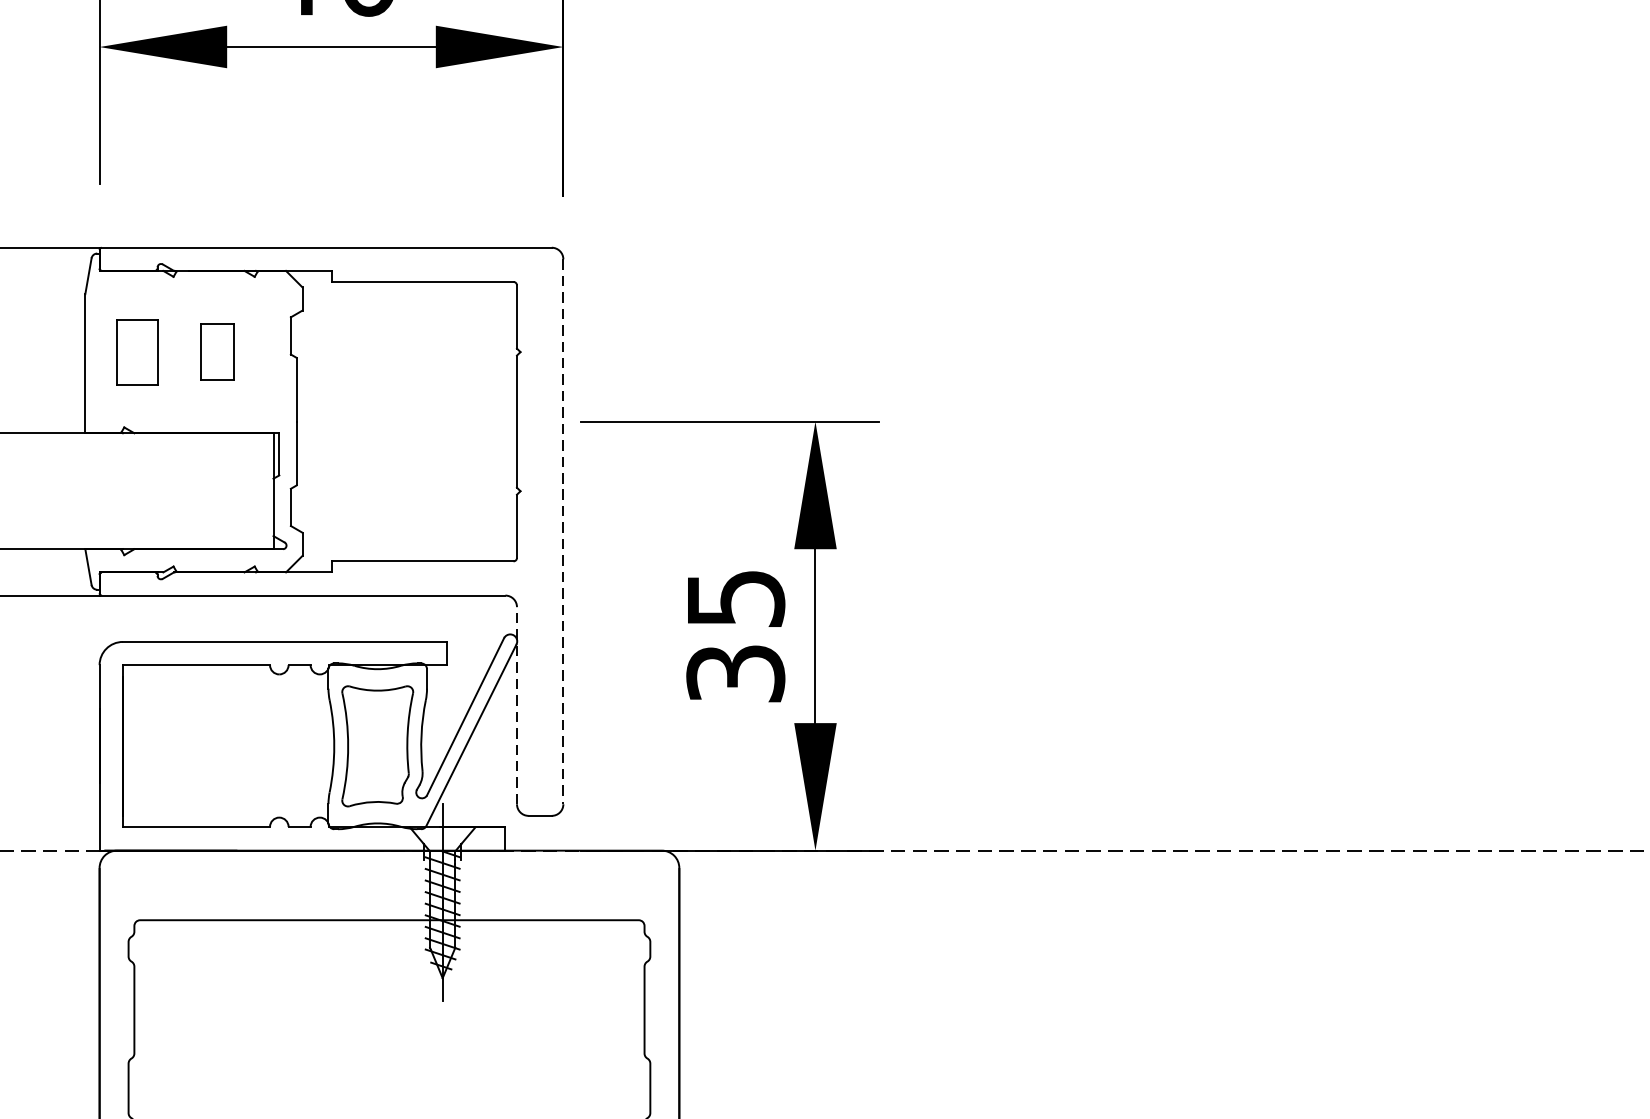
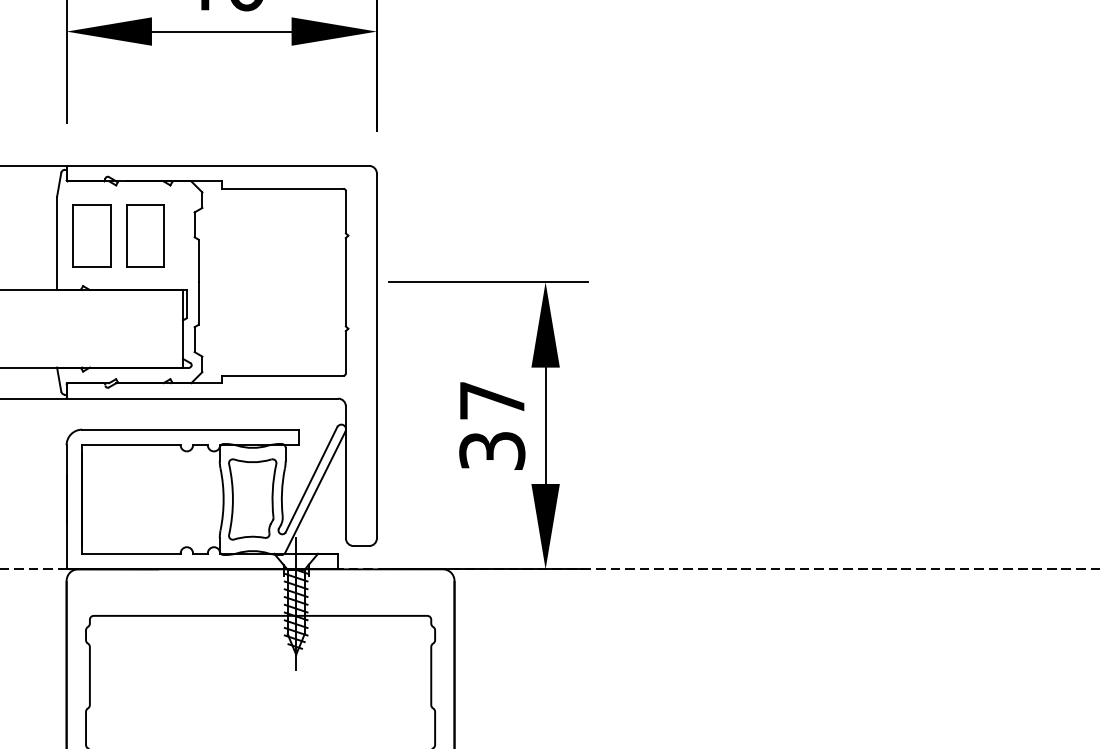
part: (136, 351) -> (91, 235), size x1.43
part: (217, 351) -> (145, 235), size x1.67
line: (562, 532) -> (376, 356), dashed -> solid
text: (736, 598) -> (492, 400), 35 -> 37
line: (516, 705) -> (345, 472), dashed -> solid

